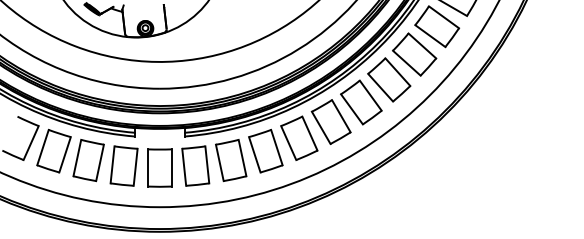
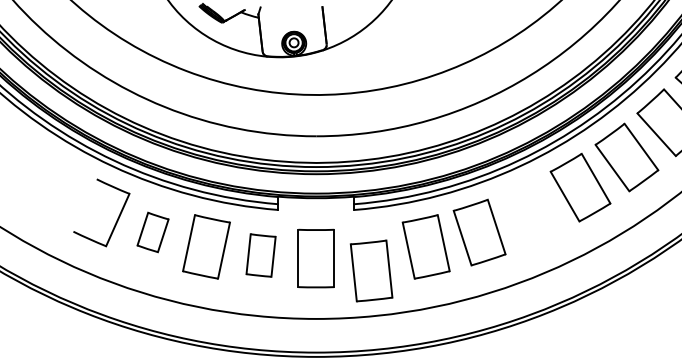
part: (299, 137) -> (531, 211), removed
part: (53, 150) -> (152, 231), size x0.6
part: (123, 165) -> (260, 254), size x0.7
part: (195, 165) -> (371, 270), moved

